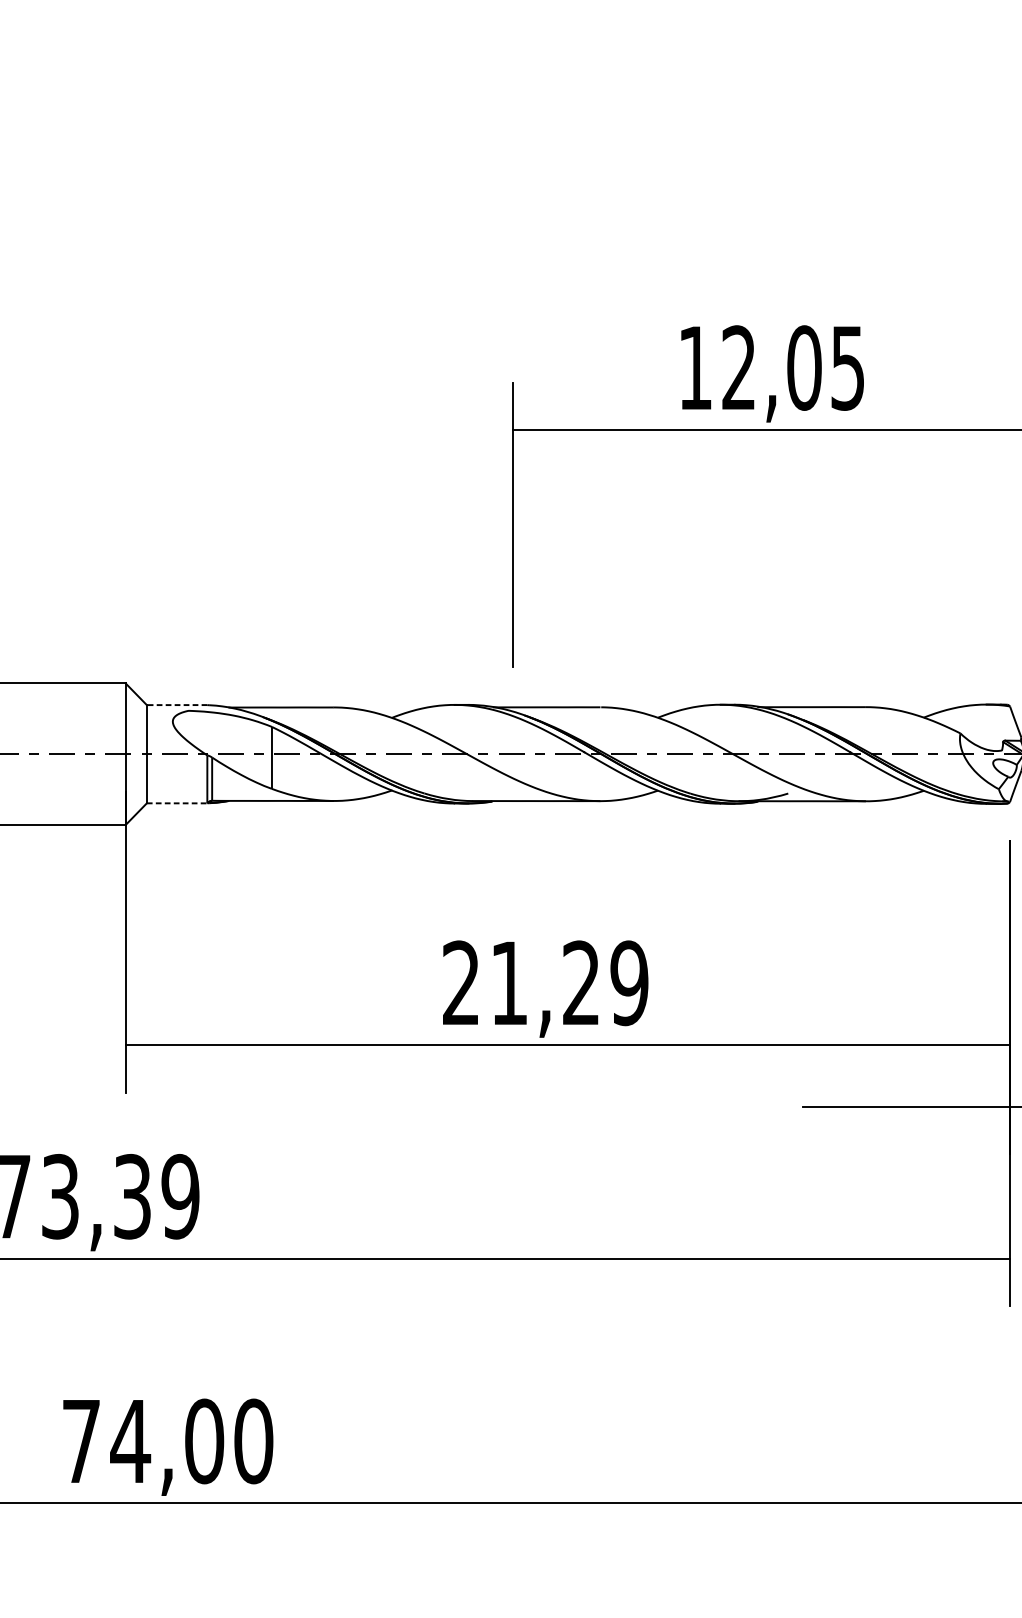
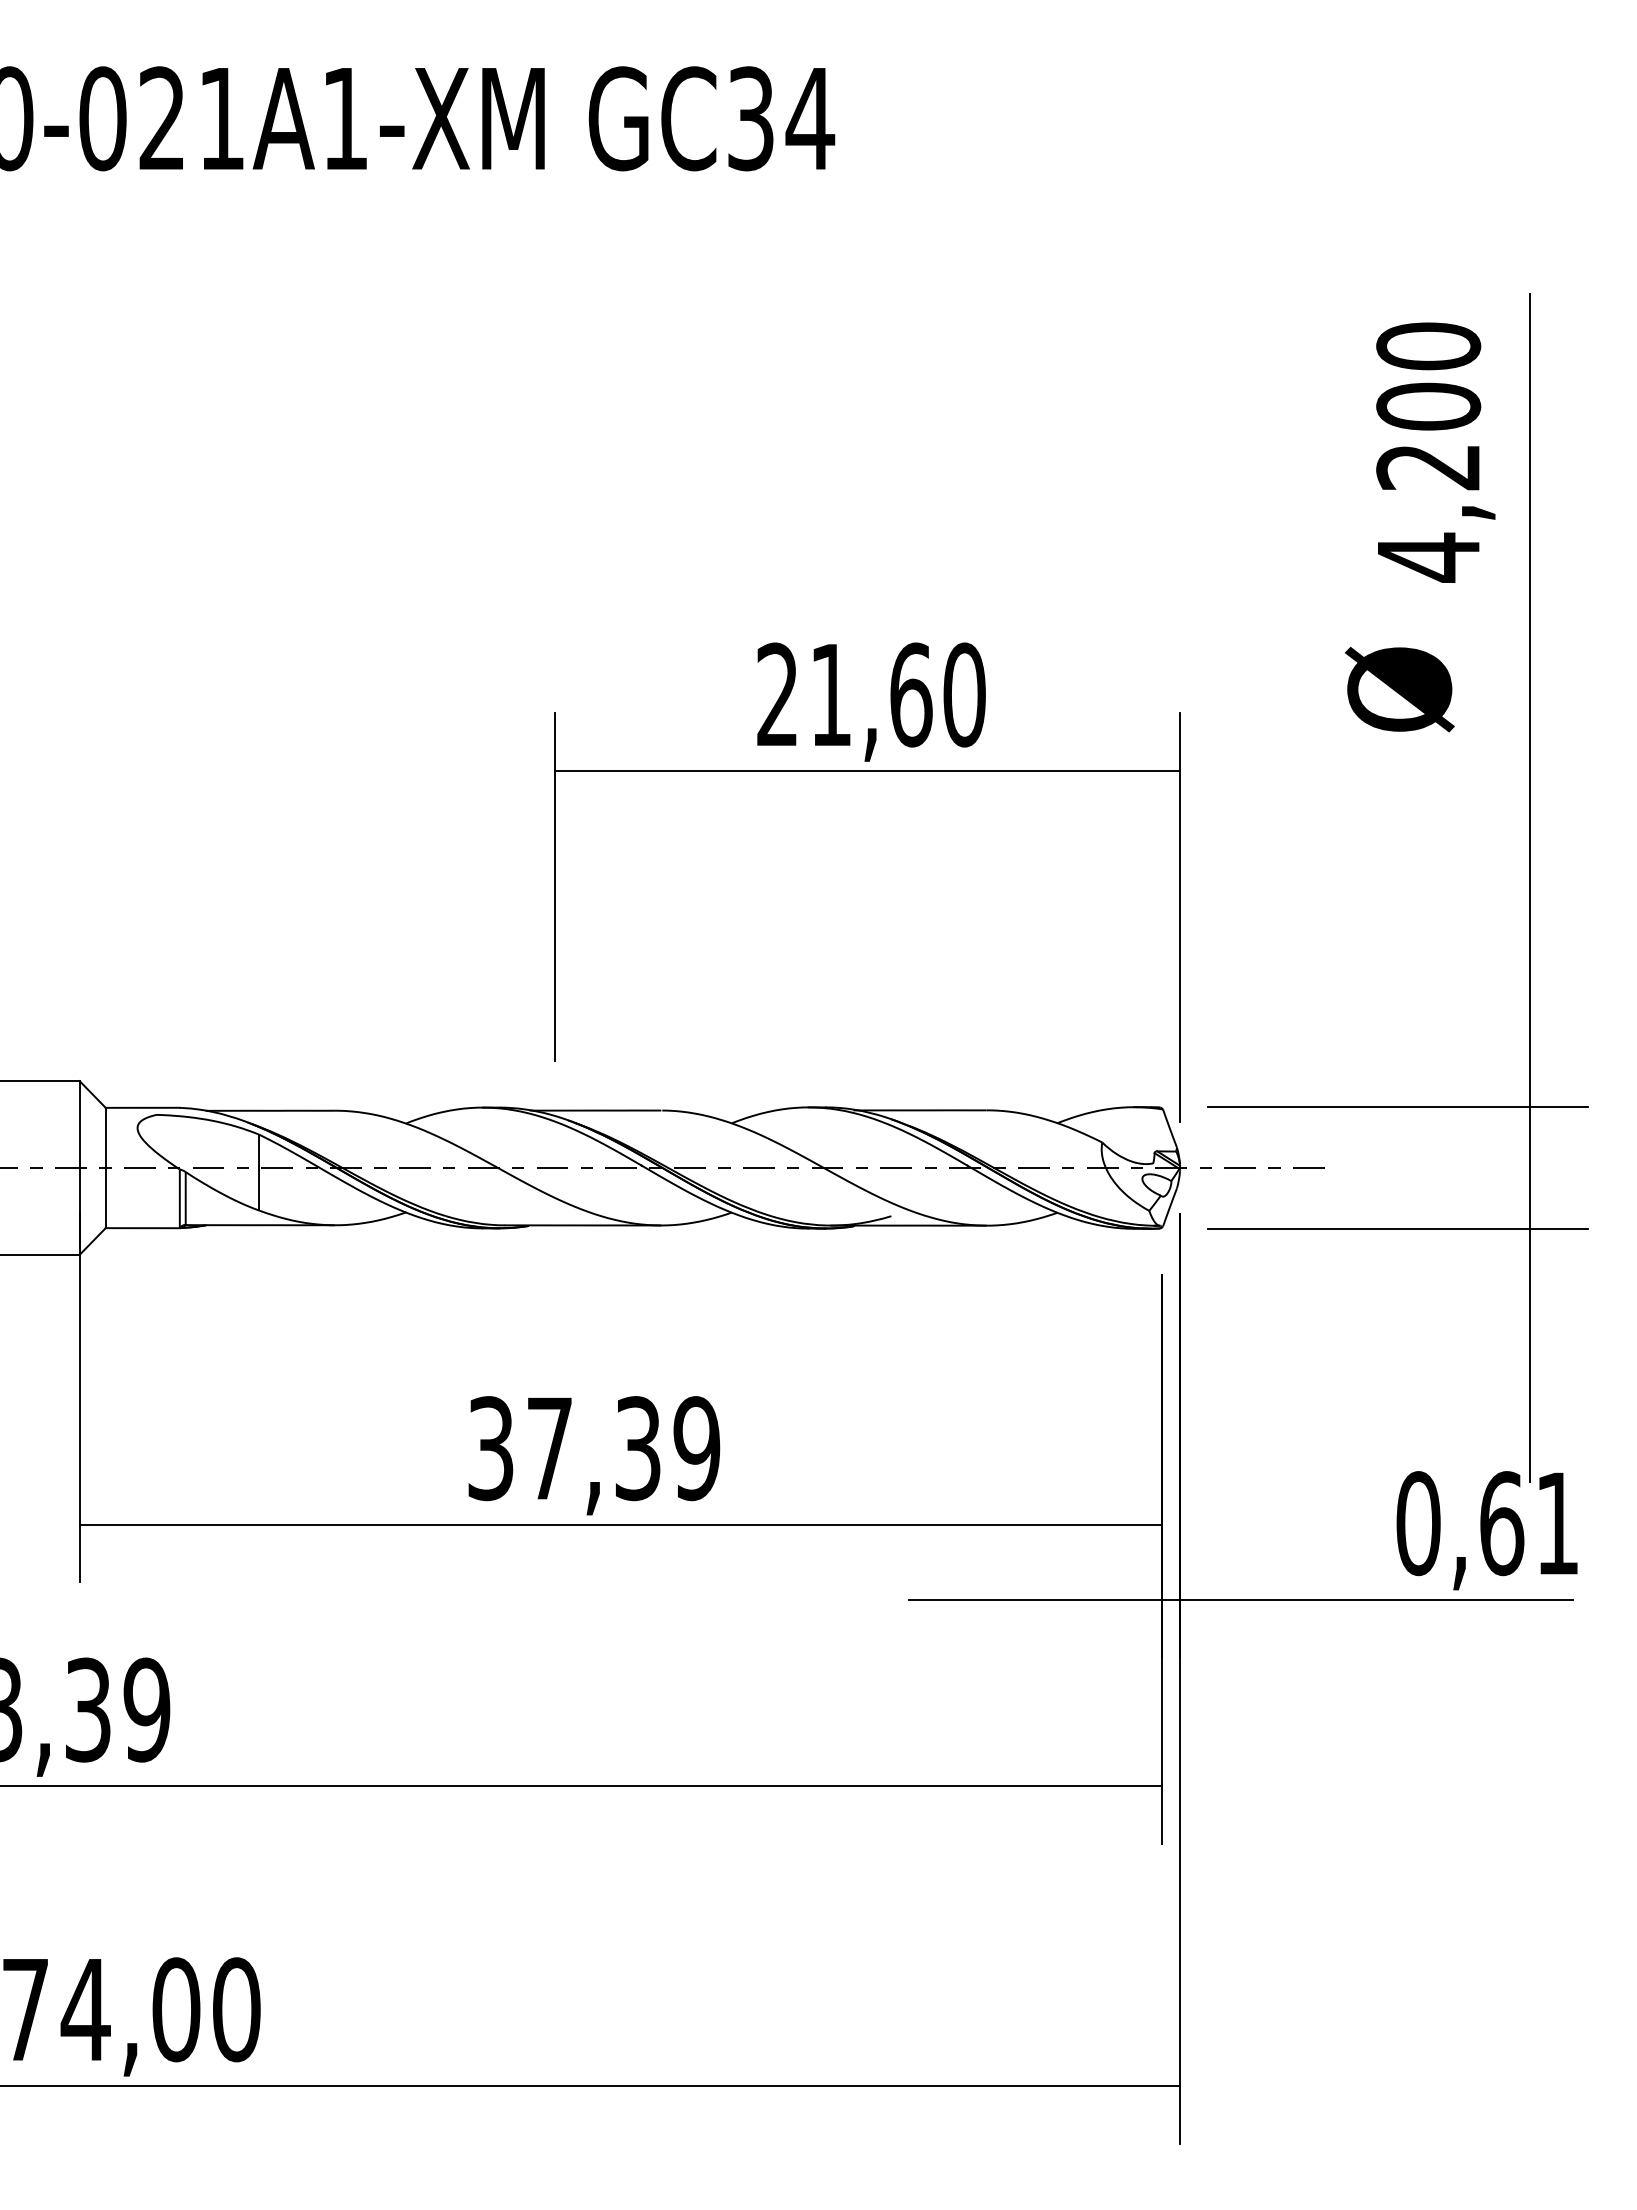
text: (772, 367) -> (871, 694), 12,05 -> 21,60
line: (176, 704) -> (142, 1107), dashed -> solid
line: (177, 803) -> (143, 1228), dashed -> solid
text: (521, 983) -> (564, 1448), 21,29 -> 37,39

